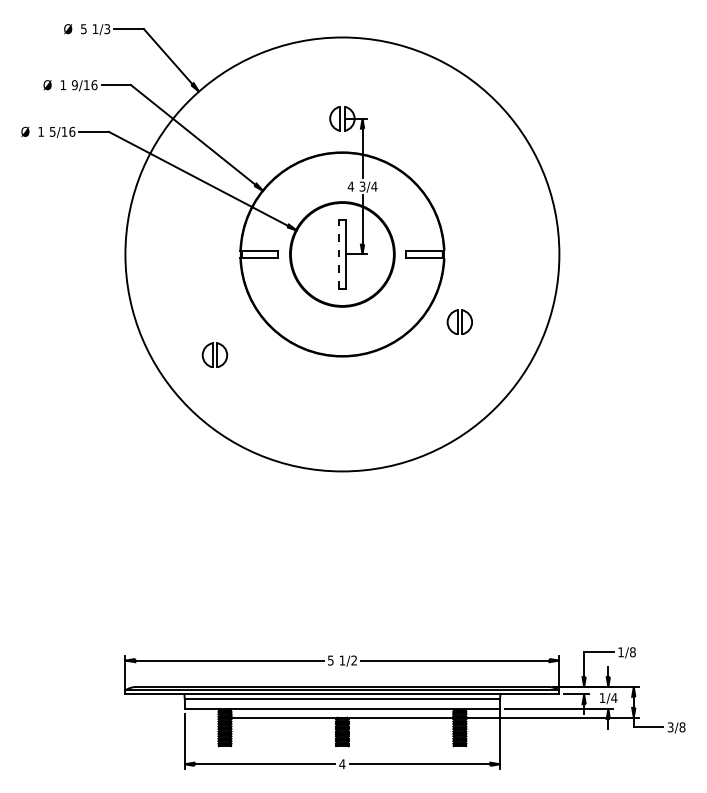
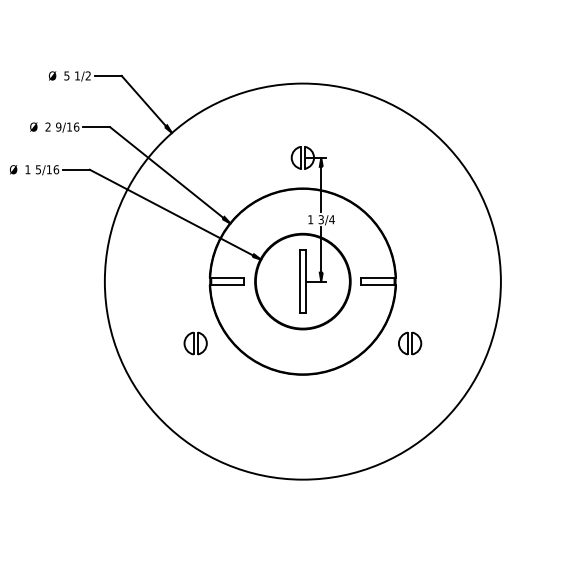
text: (107, 29) -> (88, 76), 1/3 -> 1/2
text: (63, 84) -> (48, 126), 1 -> 2
text: (350, 186) -> (310, 219), 4 -> 1
line: (338, 254) -> (299, 281), dashed -> solid
part: (214, 354) -> (195, 342), moved

